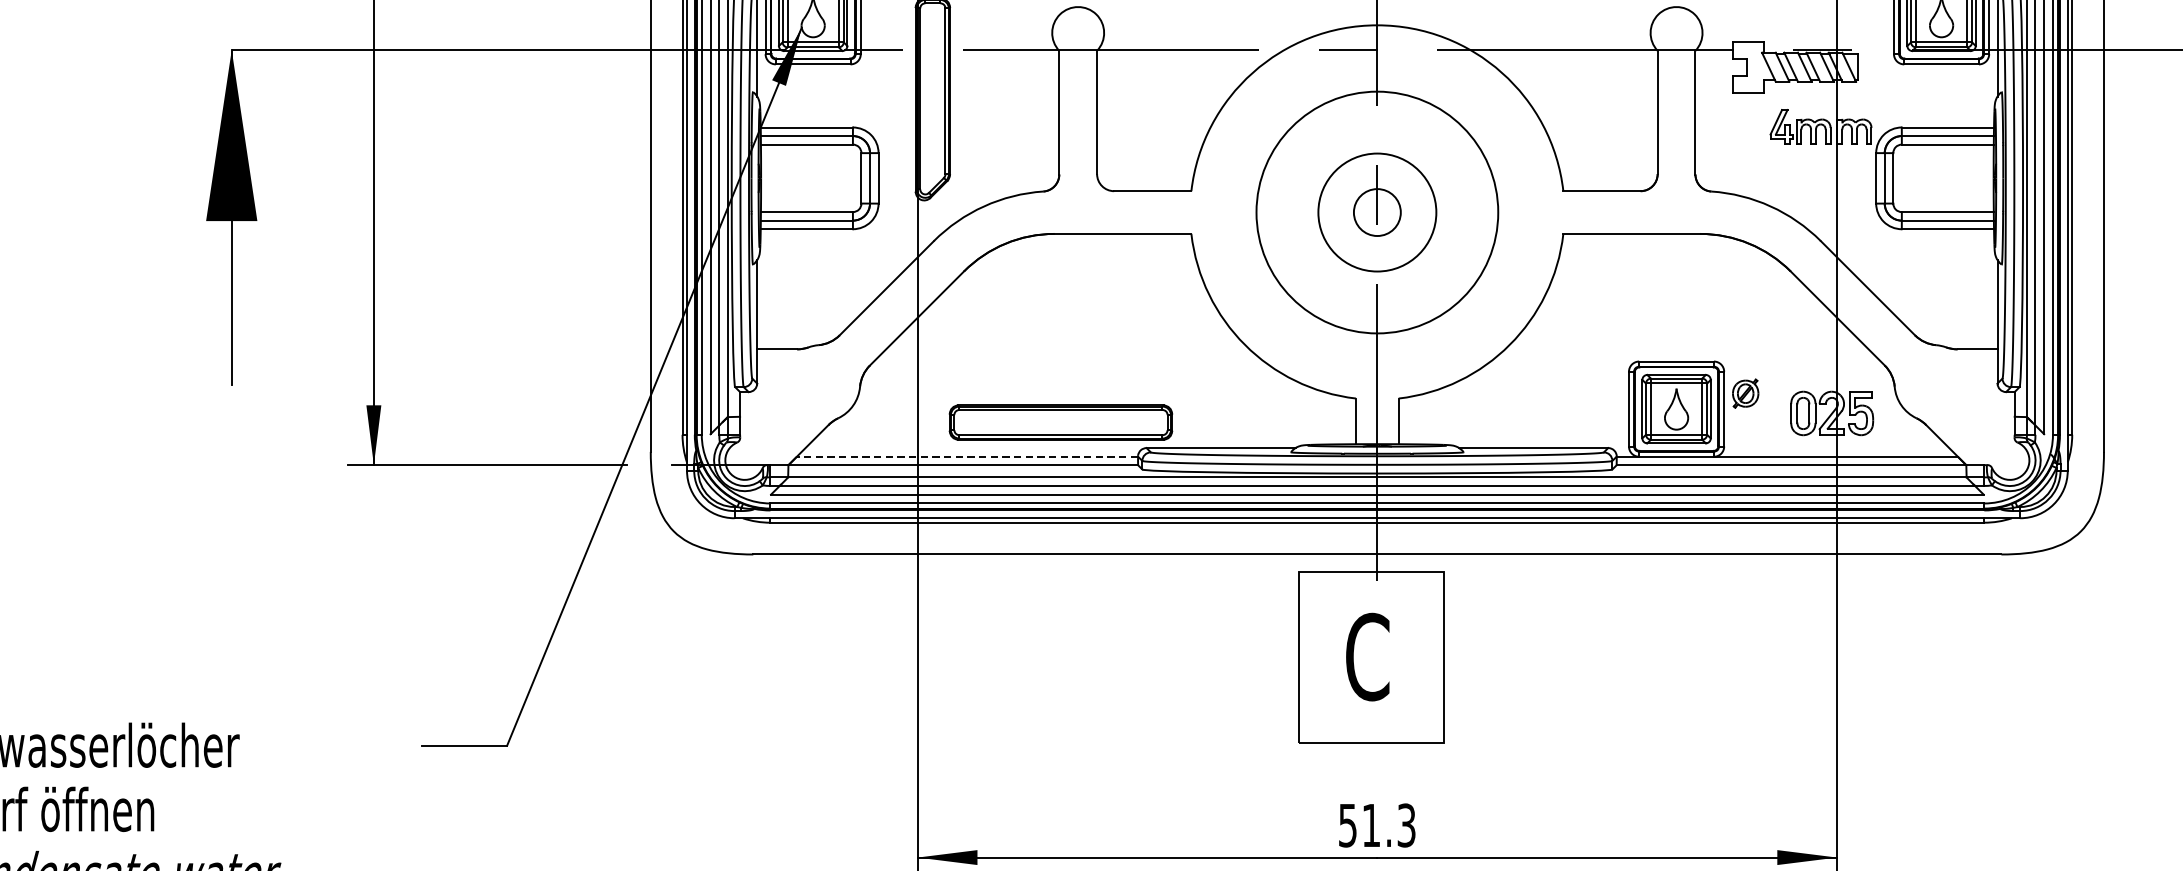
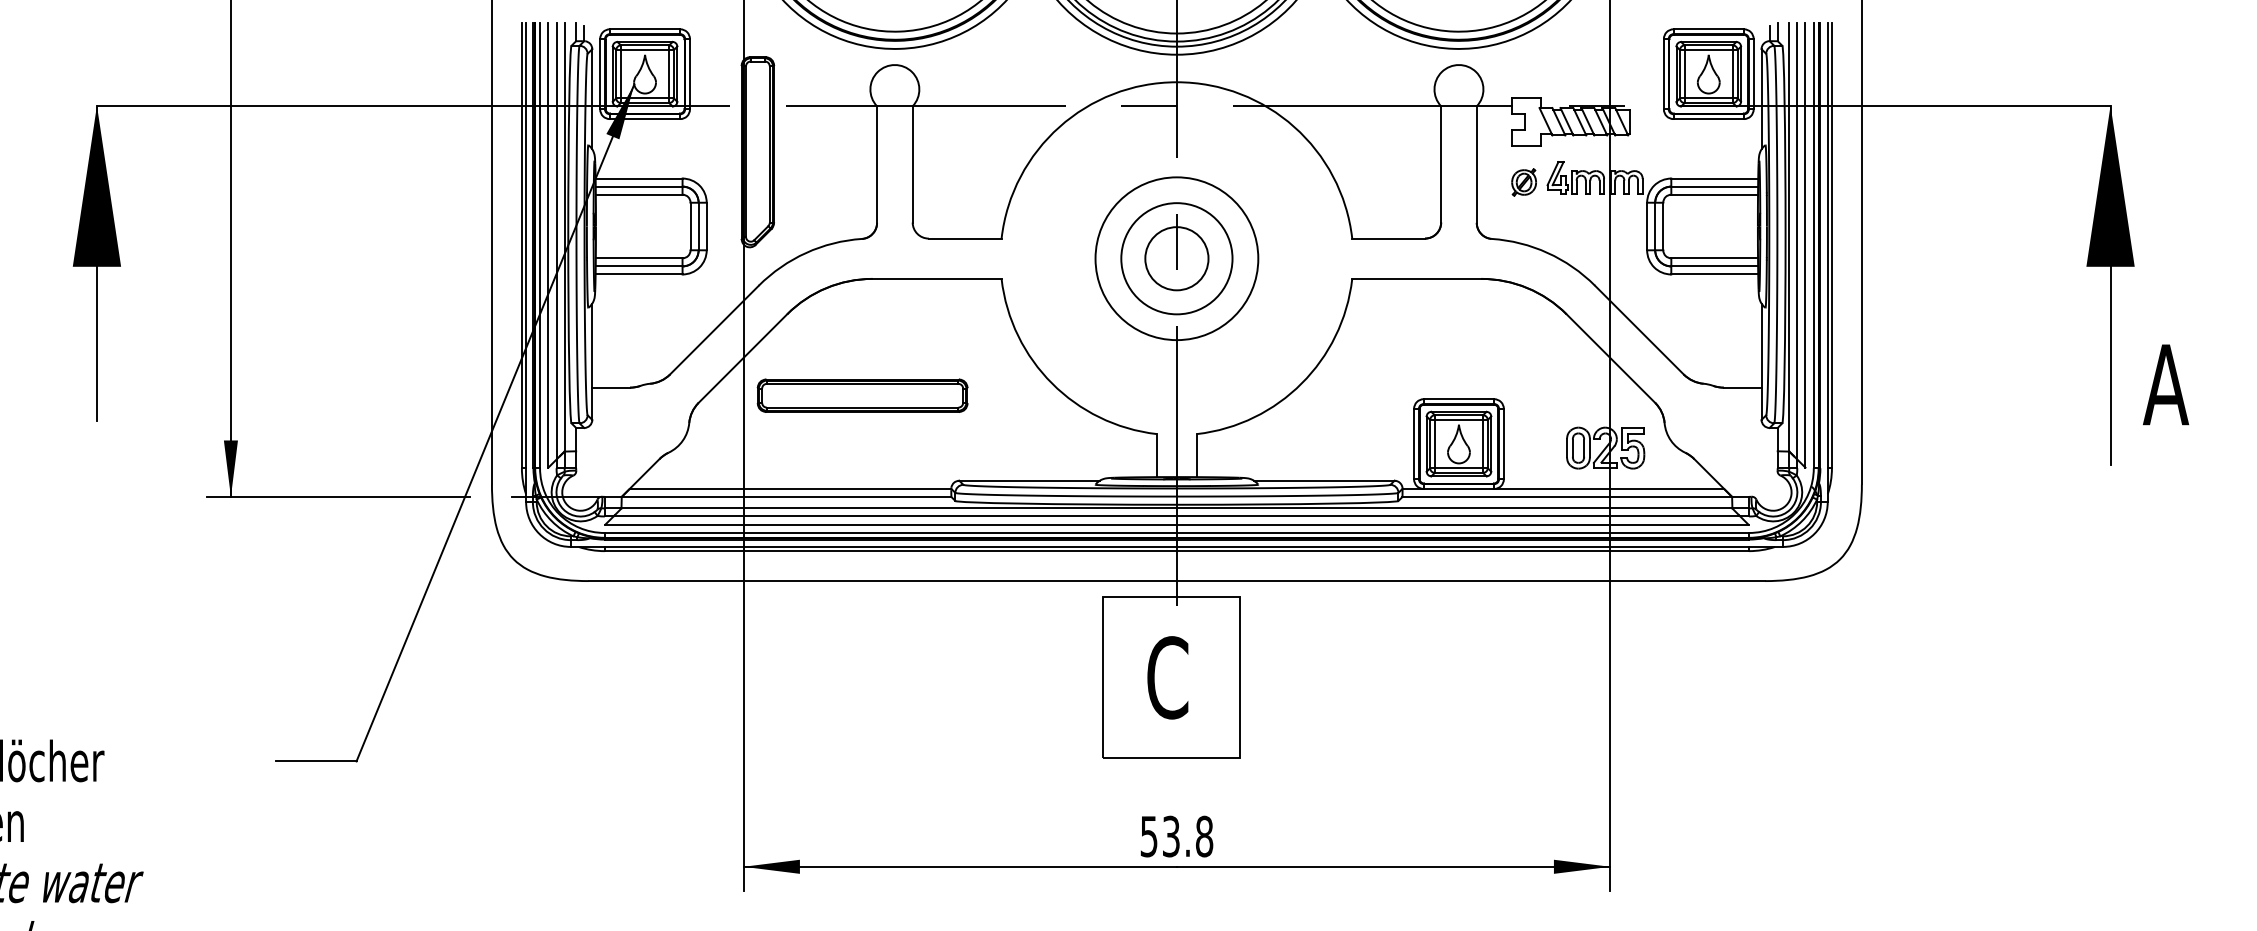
circle: (1376, 212) -> (1176, 258), size x0.71
circle: (1376, 212) -> (1176, 258), size x1.43
part: (1745, 393) -> (1523, 182), moved
part: (1060, 422) -> (862, 395), moved
line: (967, 456) -> (790, 488), dashed -> solid
text: (1389, 825) -> (1188, 836), 51.3 -> 53.8

